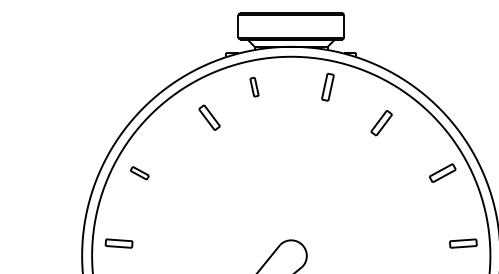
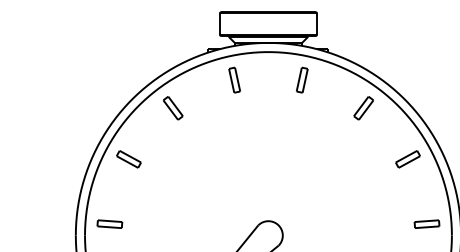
part: (254, 86) -> (234, 79), size x1.43
part: (209, 118) -> (173, 108), moved
part: (381, 123) -> (363, 108), moved
part: (139, 173) -> (128, 159), size x1.43

